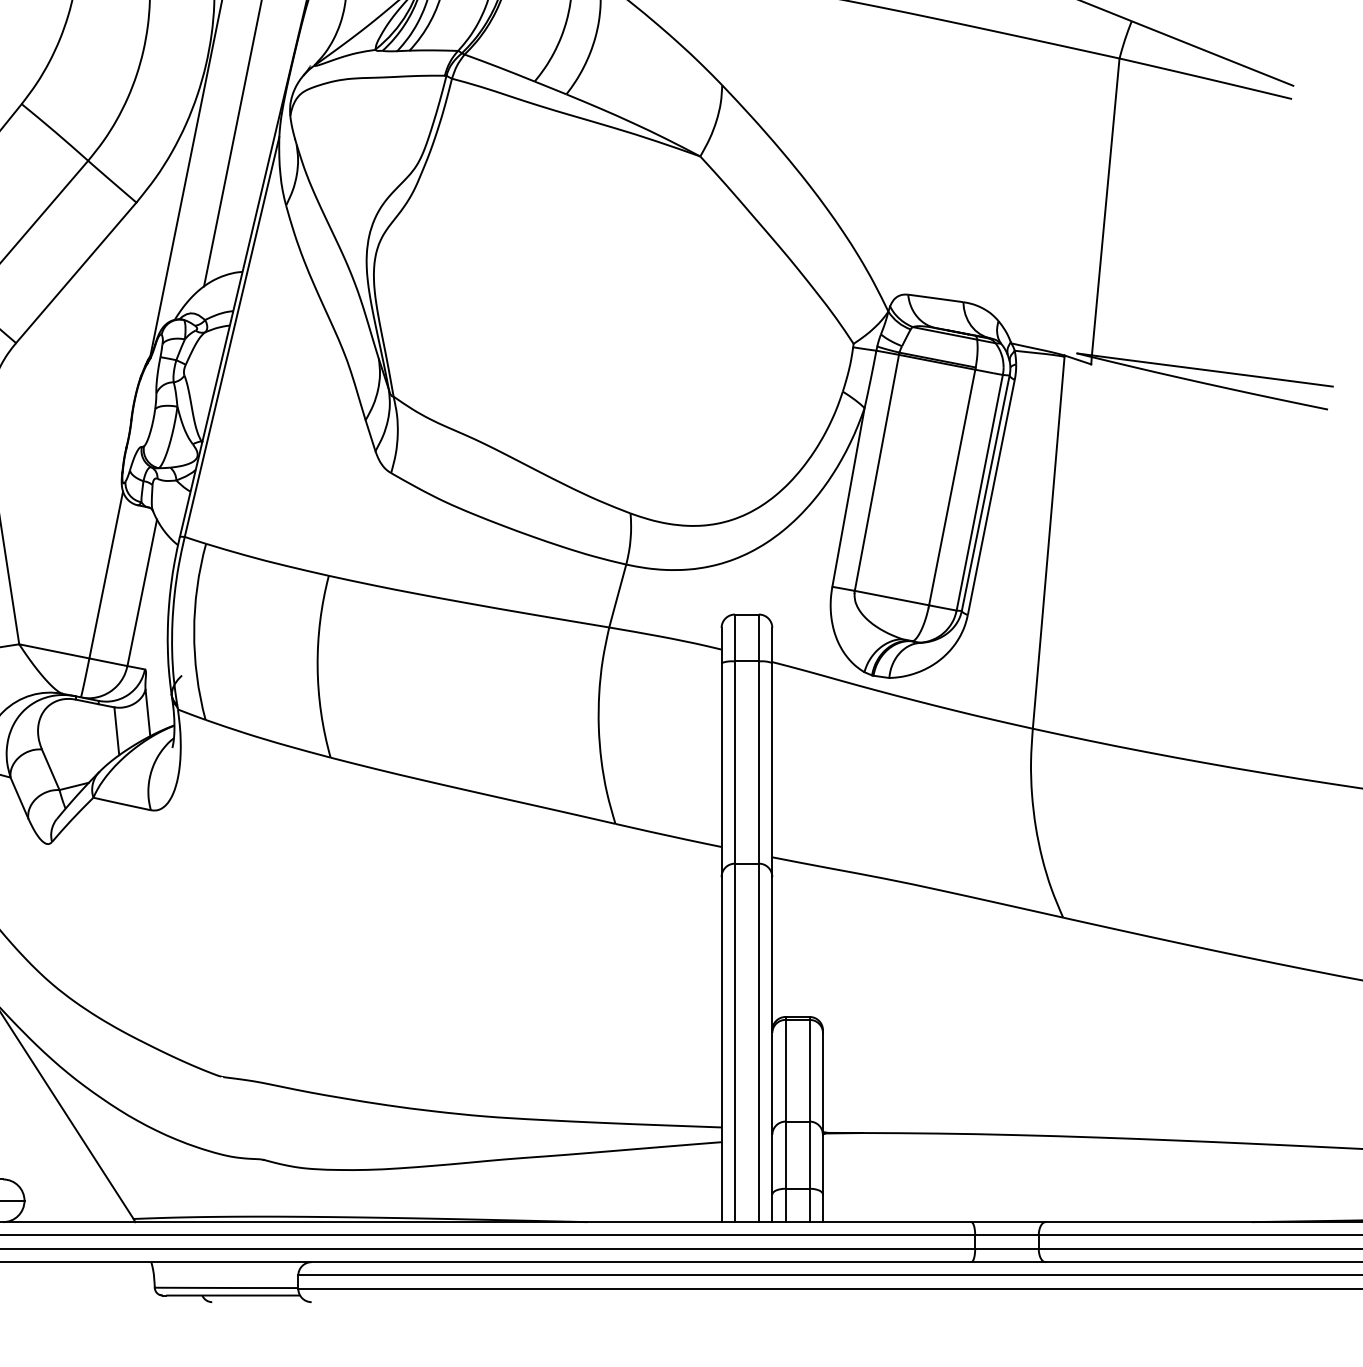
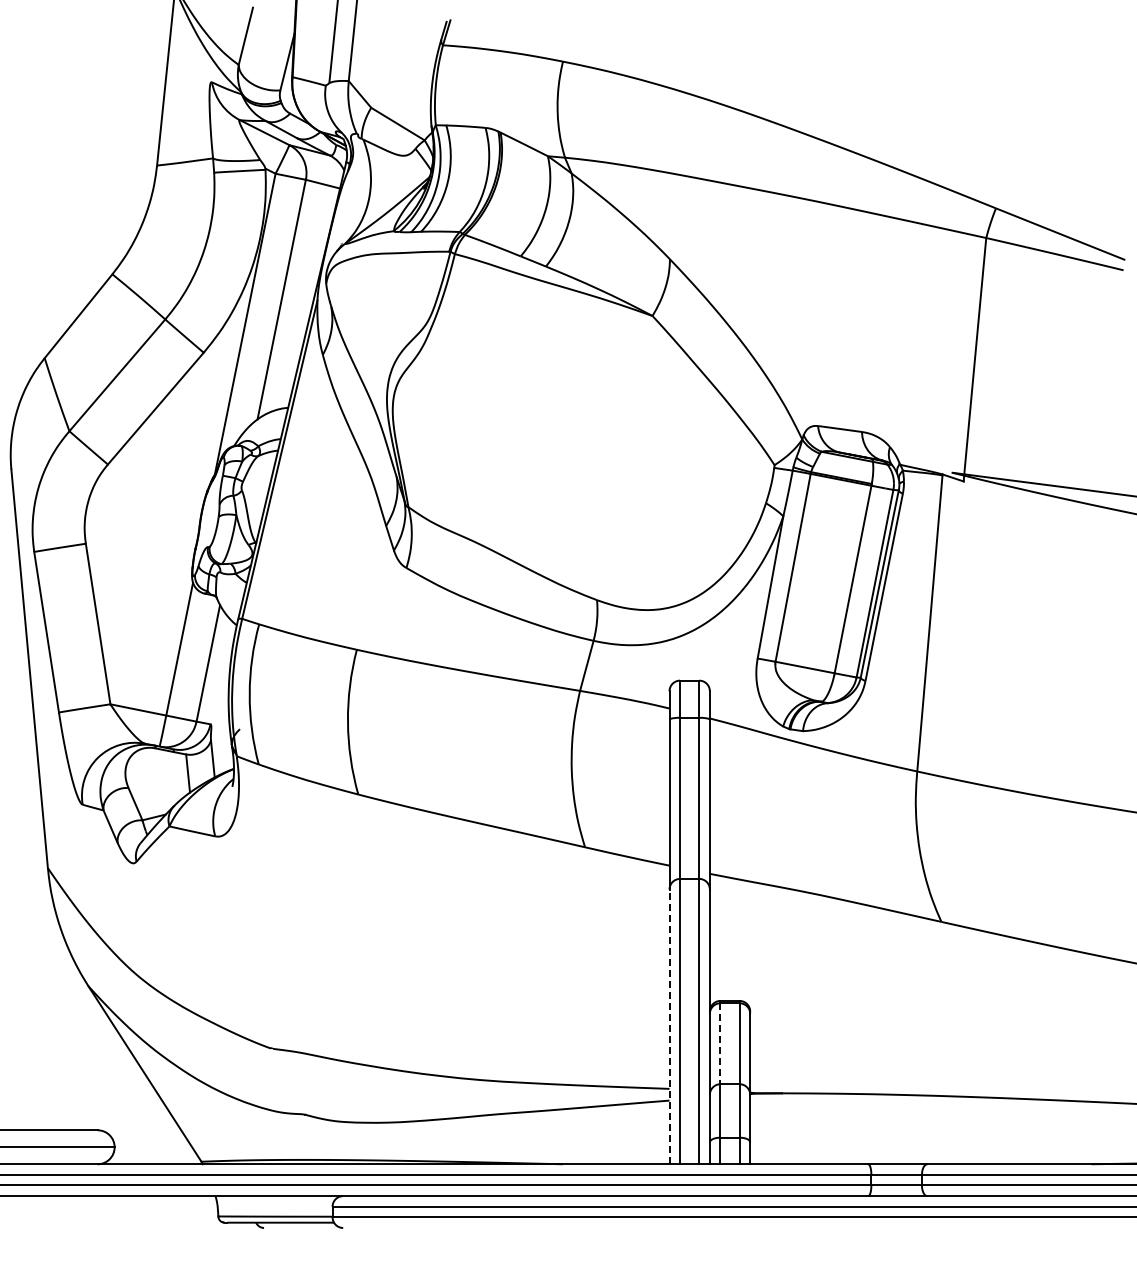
line: (721, 1049) -> (669, 1026), solid -> dashed
line: (785, 1071) -> (720, 1044), solid -> dashed

